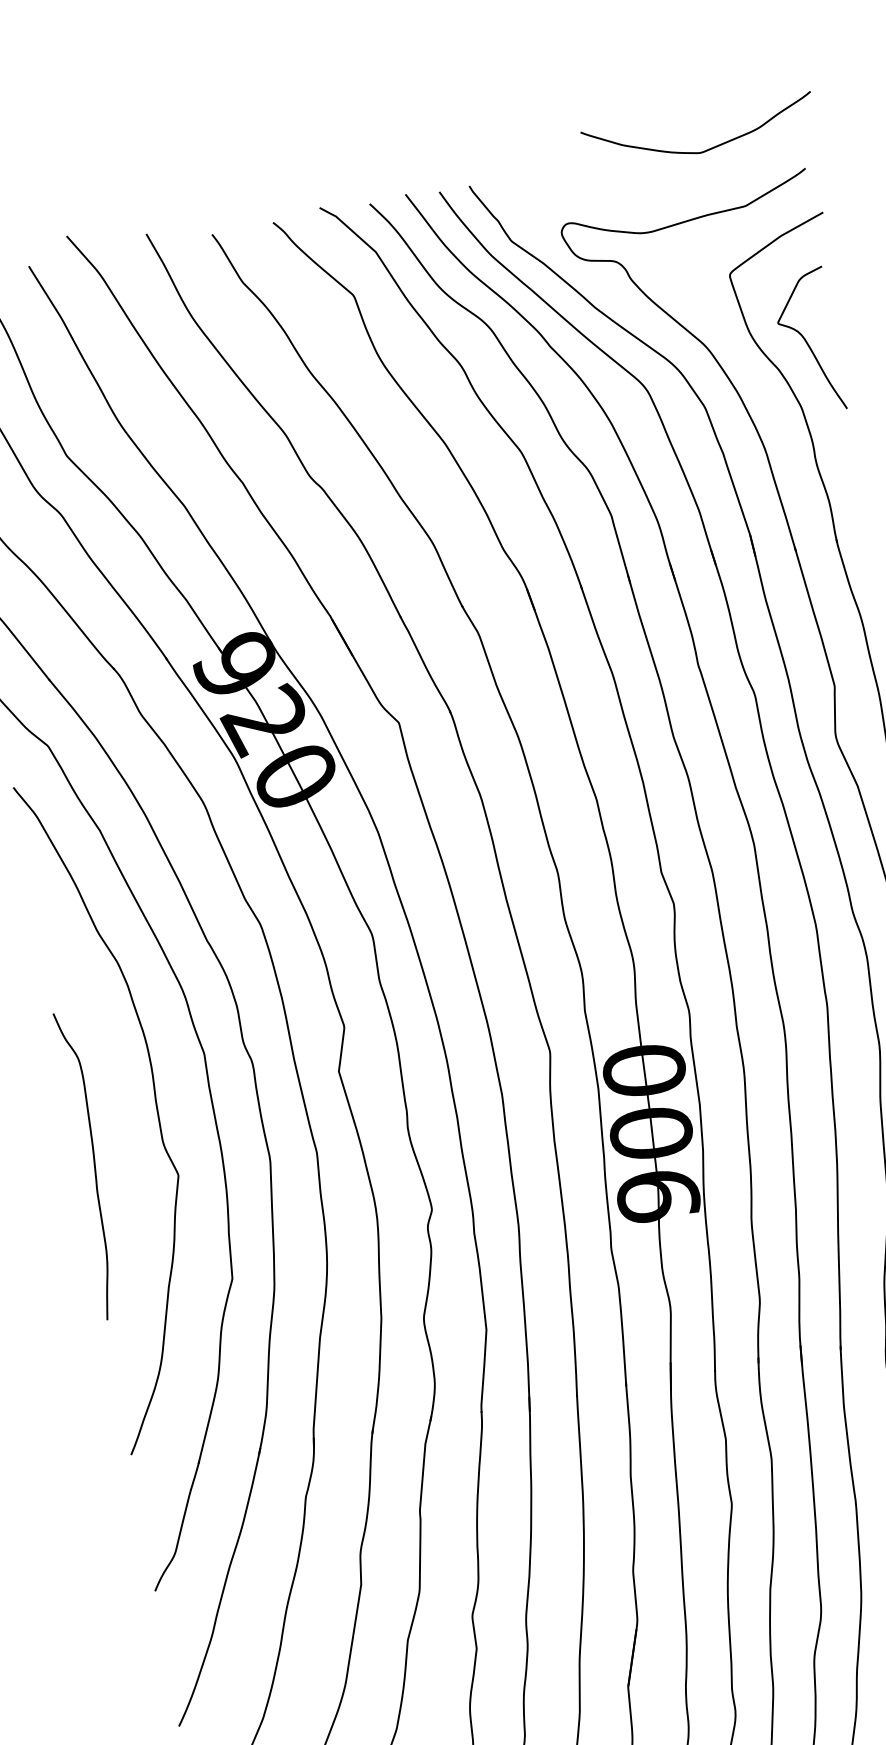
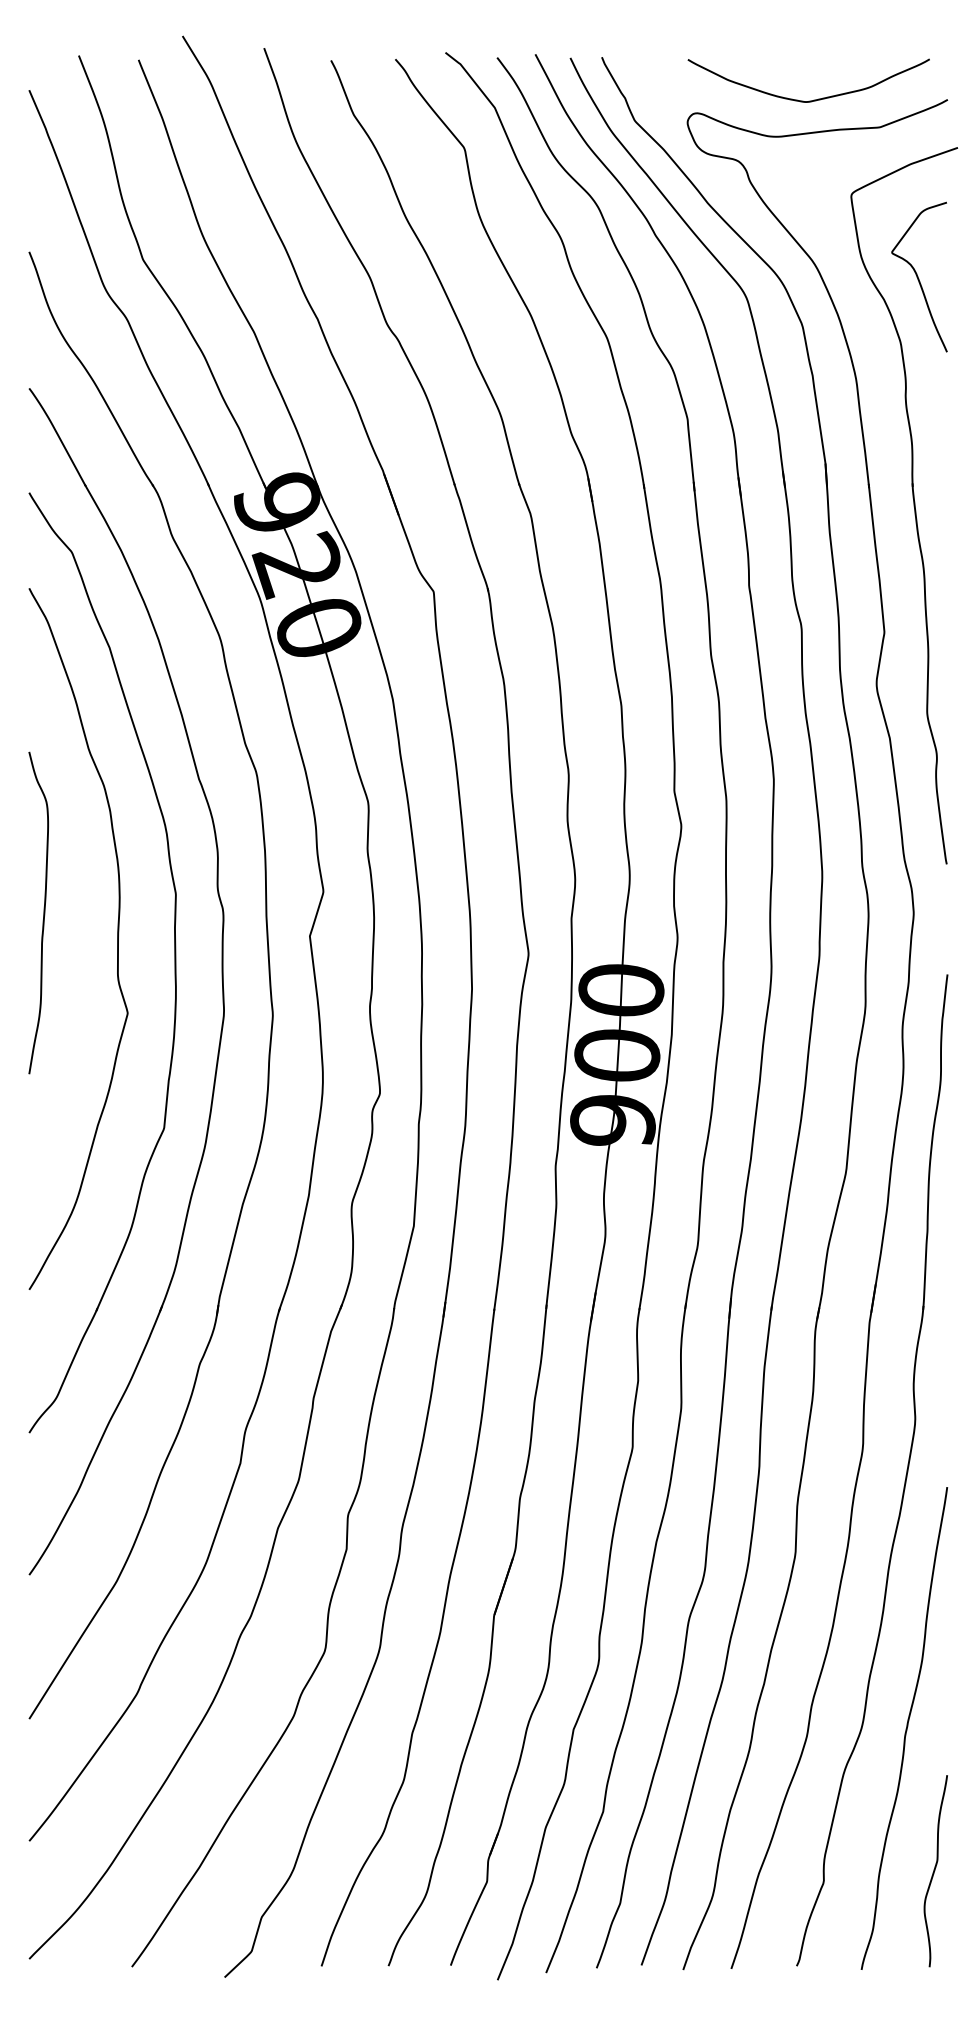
curve: (707, 149) -> (814, 99), moved
curve: (93, 1163) -> (43, 912), moved

